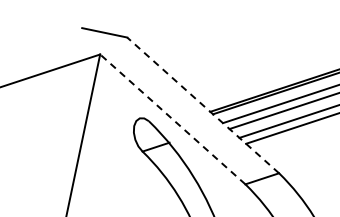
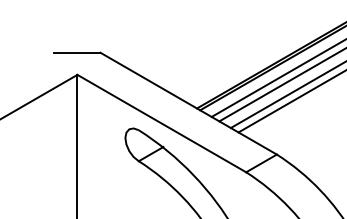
line: (203, 105) -> (188, 103), dashed -> solid
line: (172, 119) -> (161, 123), dashed -> solid

